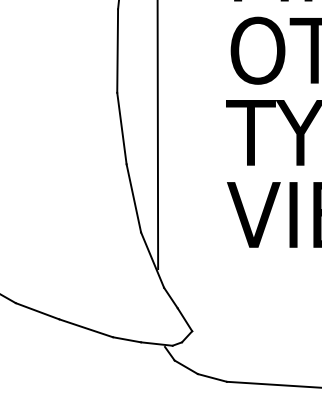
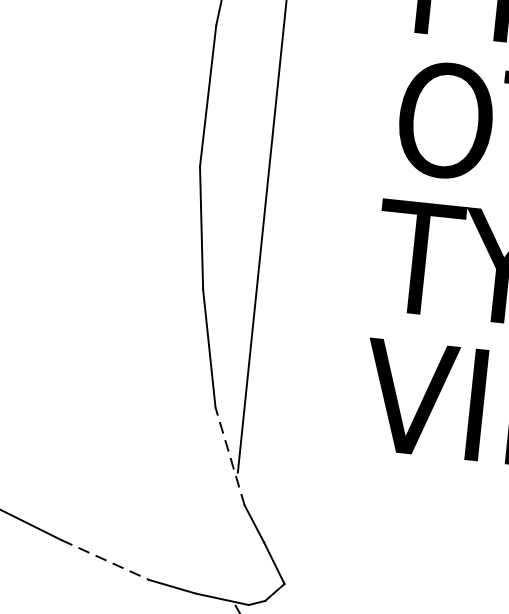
line: (152, 260) -> (229, 457), solid -> dashed
line: (86, 328) -> (105, 560), solid -> dashed

